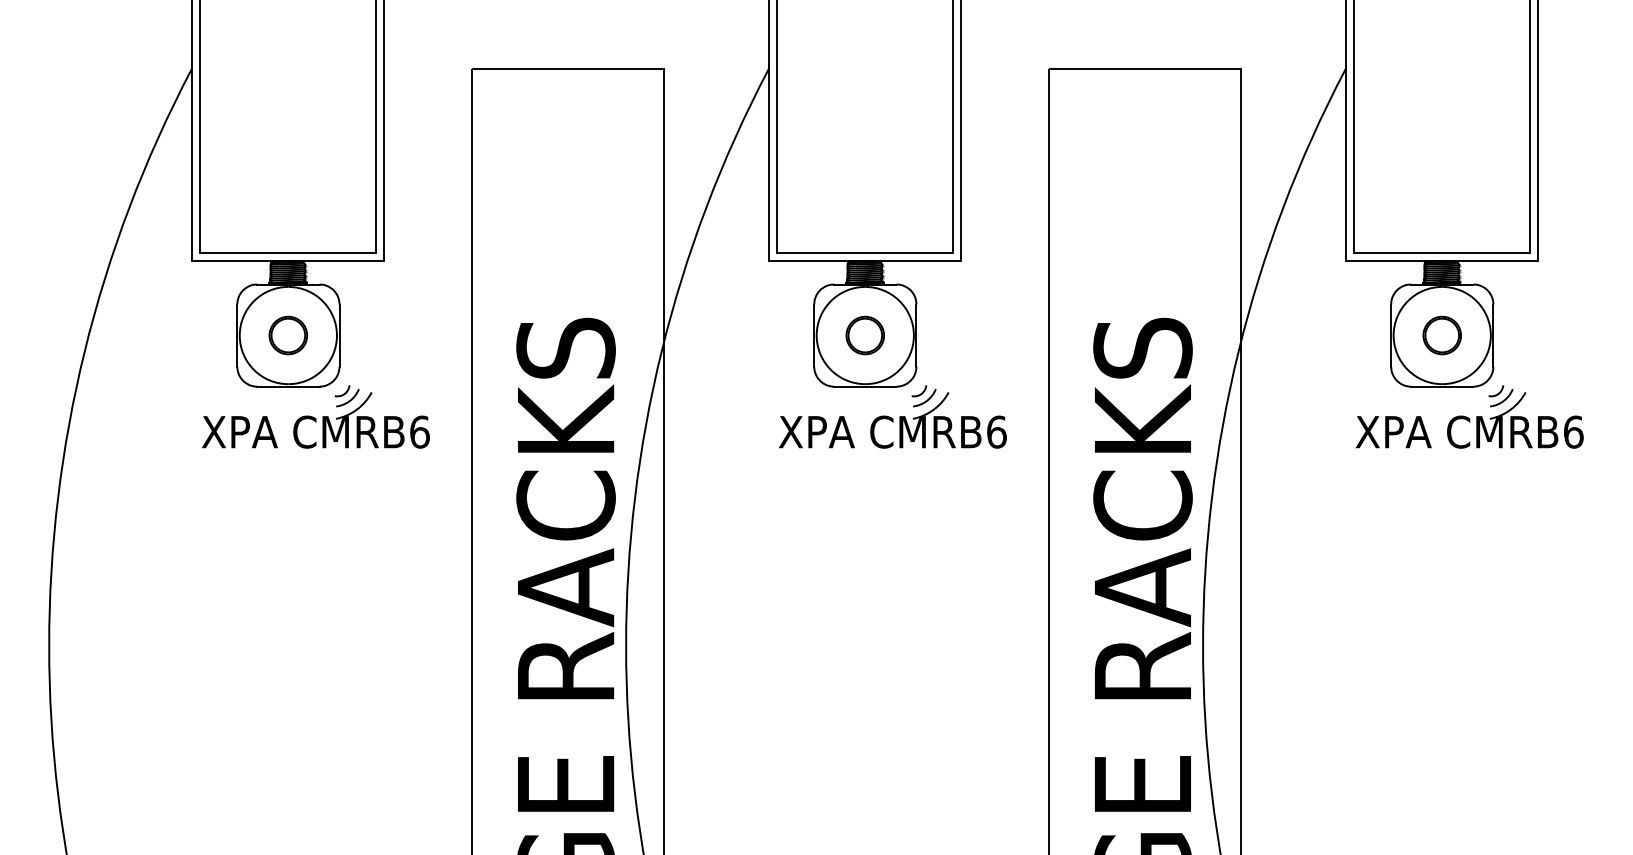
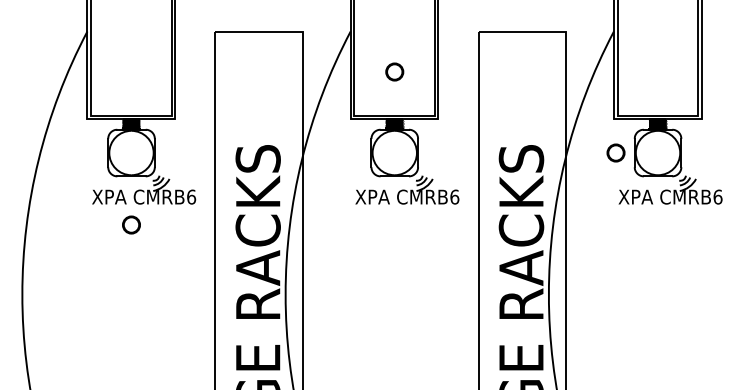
circle: (288, 334) -> (131, 224), moved
circle: (864, 334) -> (394, 71), moved
circle: (1441, 334) -> (615, 152), moved

